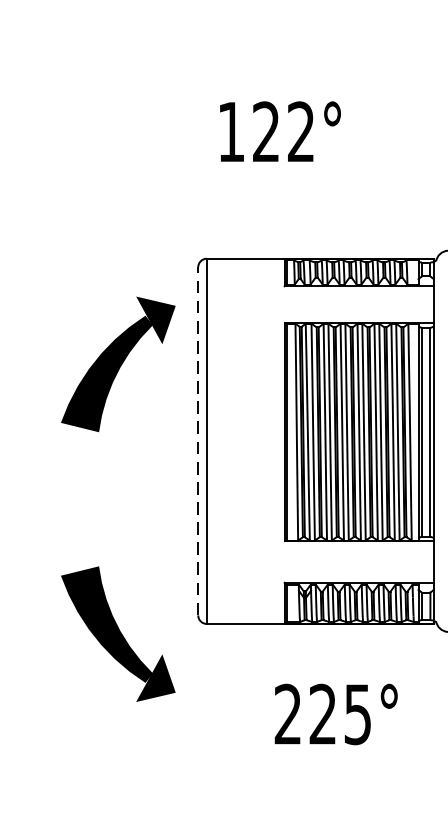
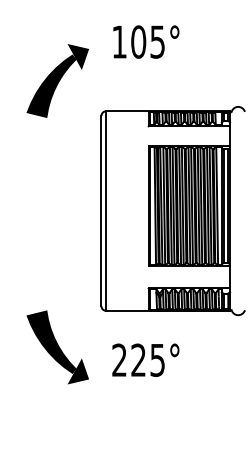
text: (282, 130) -> (147, 41), 122° -> 105°
curve: (117, 363) -> (57, 80), moved
line: (198, 440) -> (101, 210), dashed -> solid
curve: (117, 634) -> (57, 347), moved
text: (335, 713) -> (145, 359), moved

